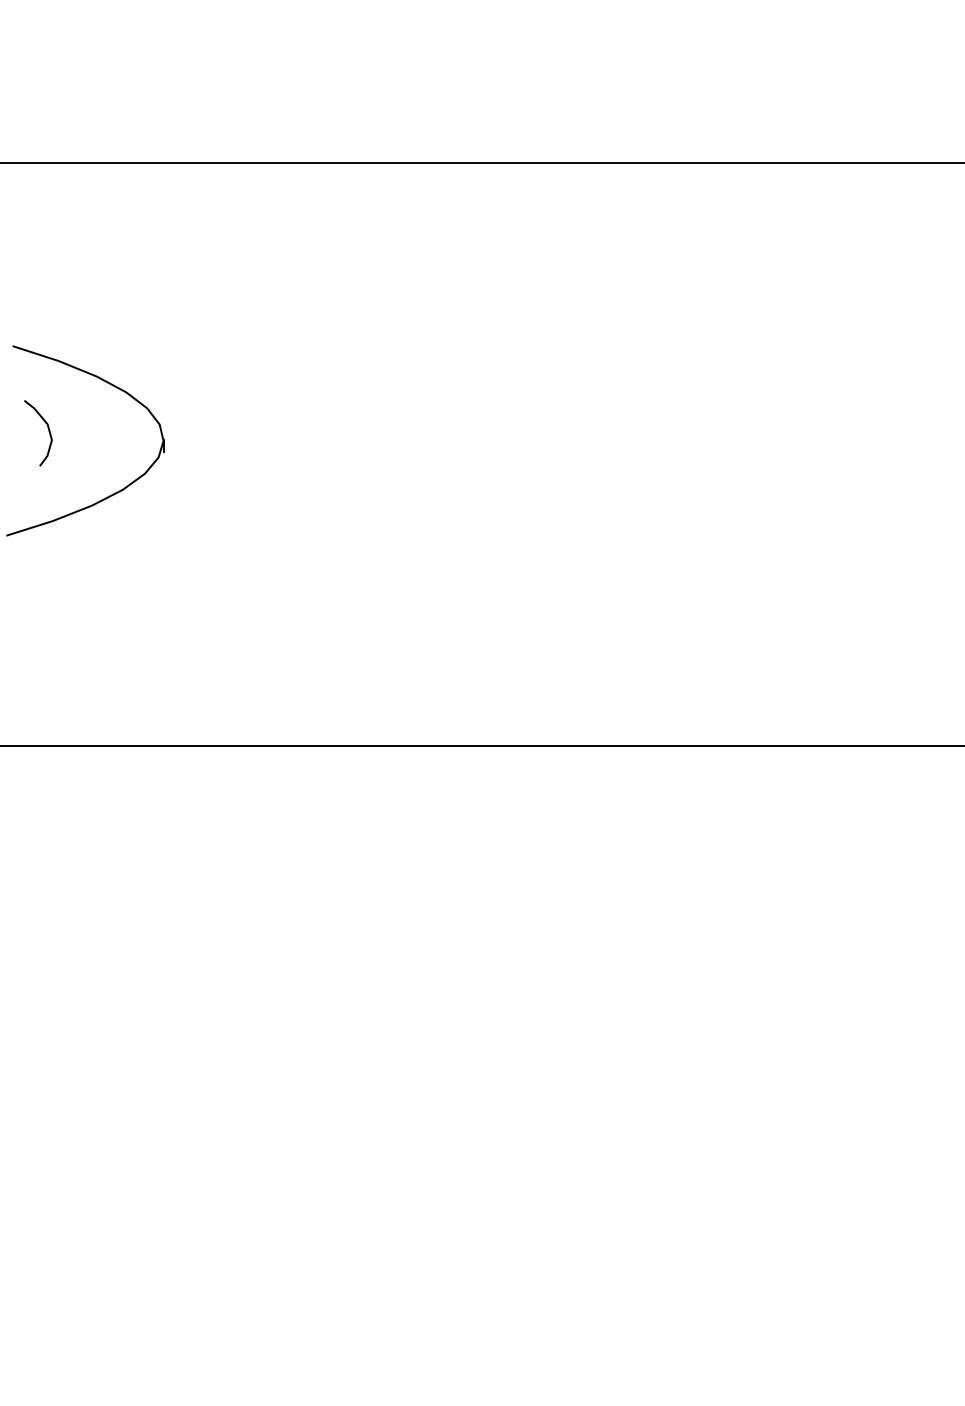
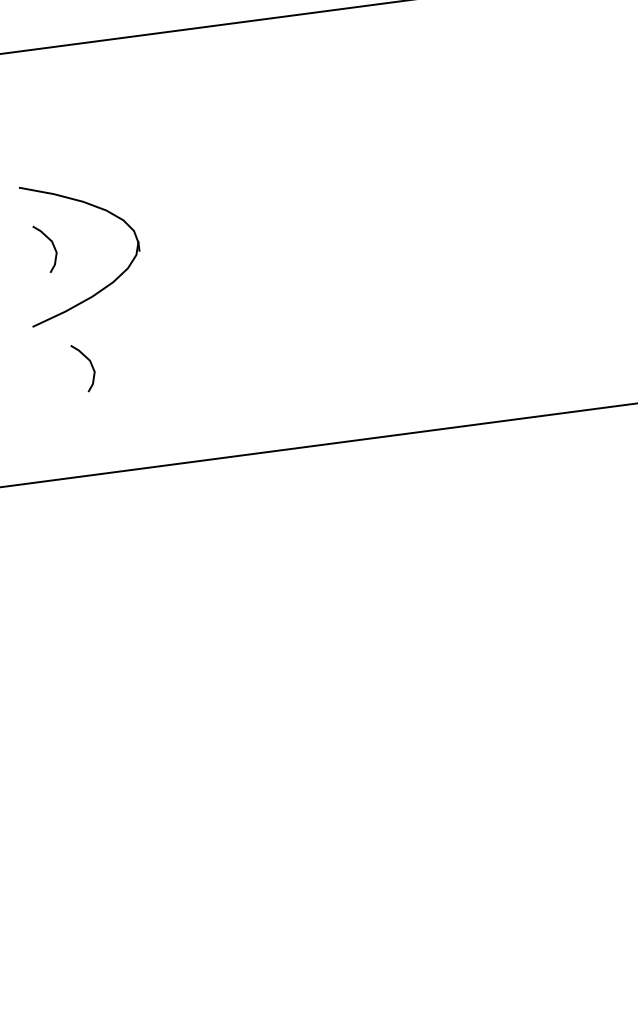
curve: (78, 599) -> (91, 366), added

